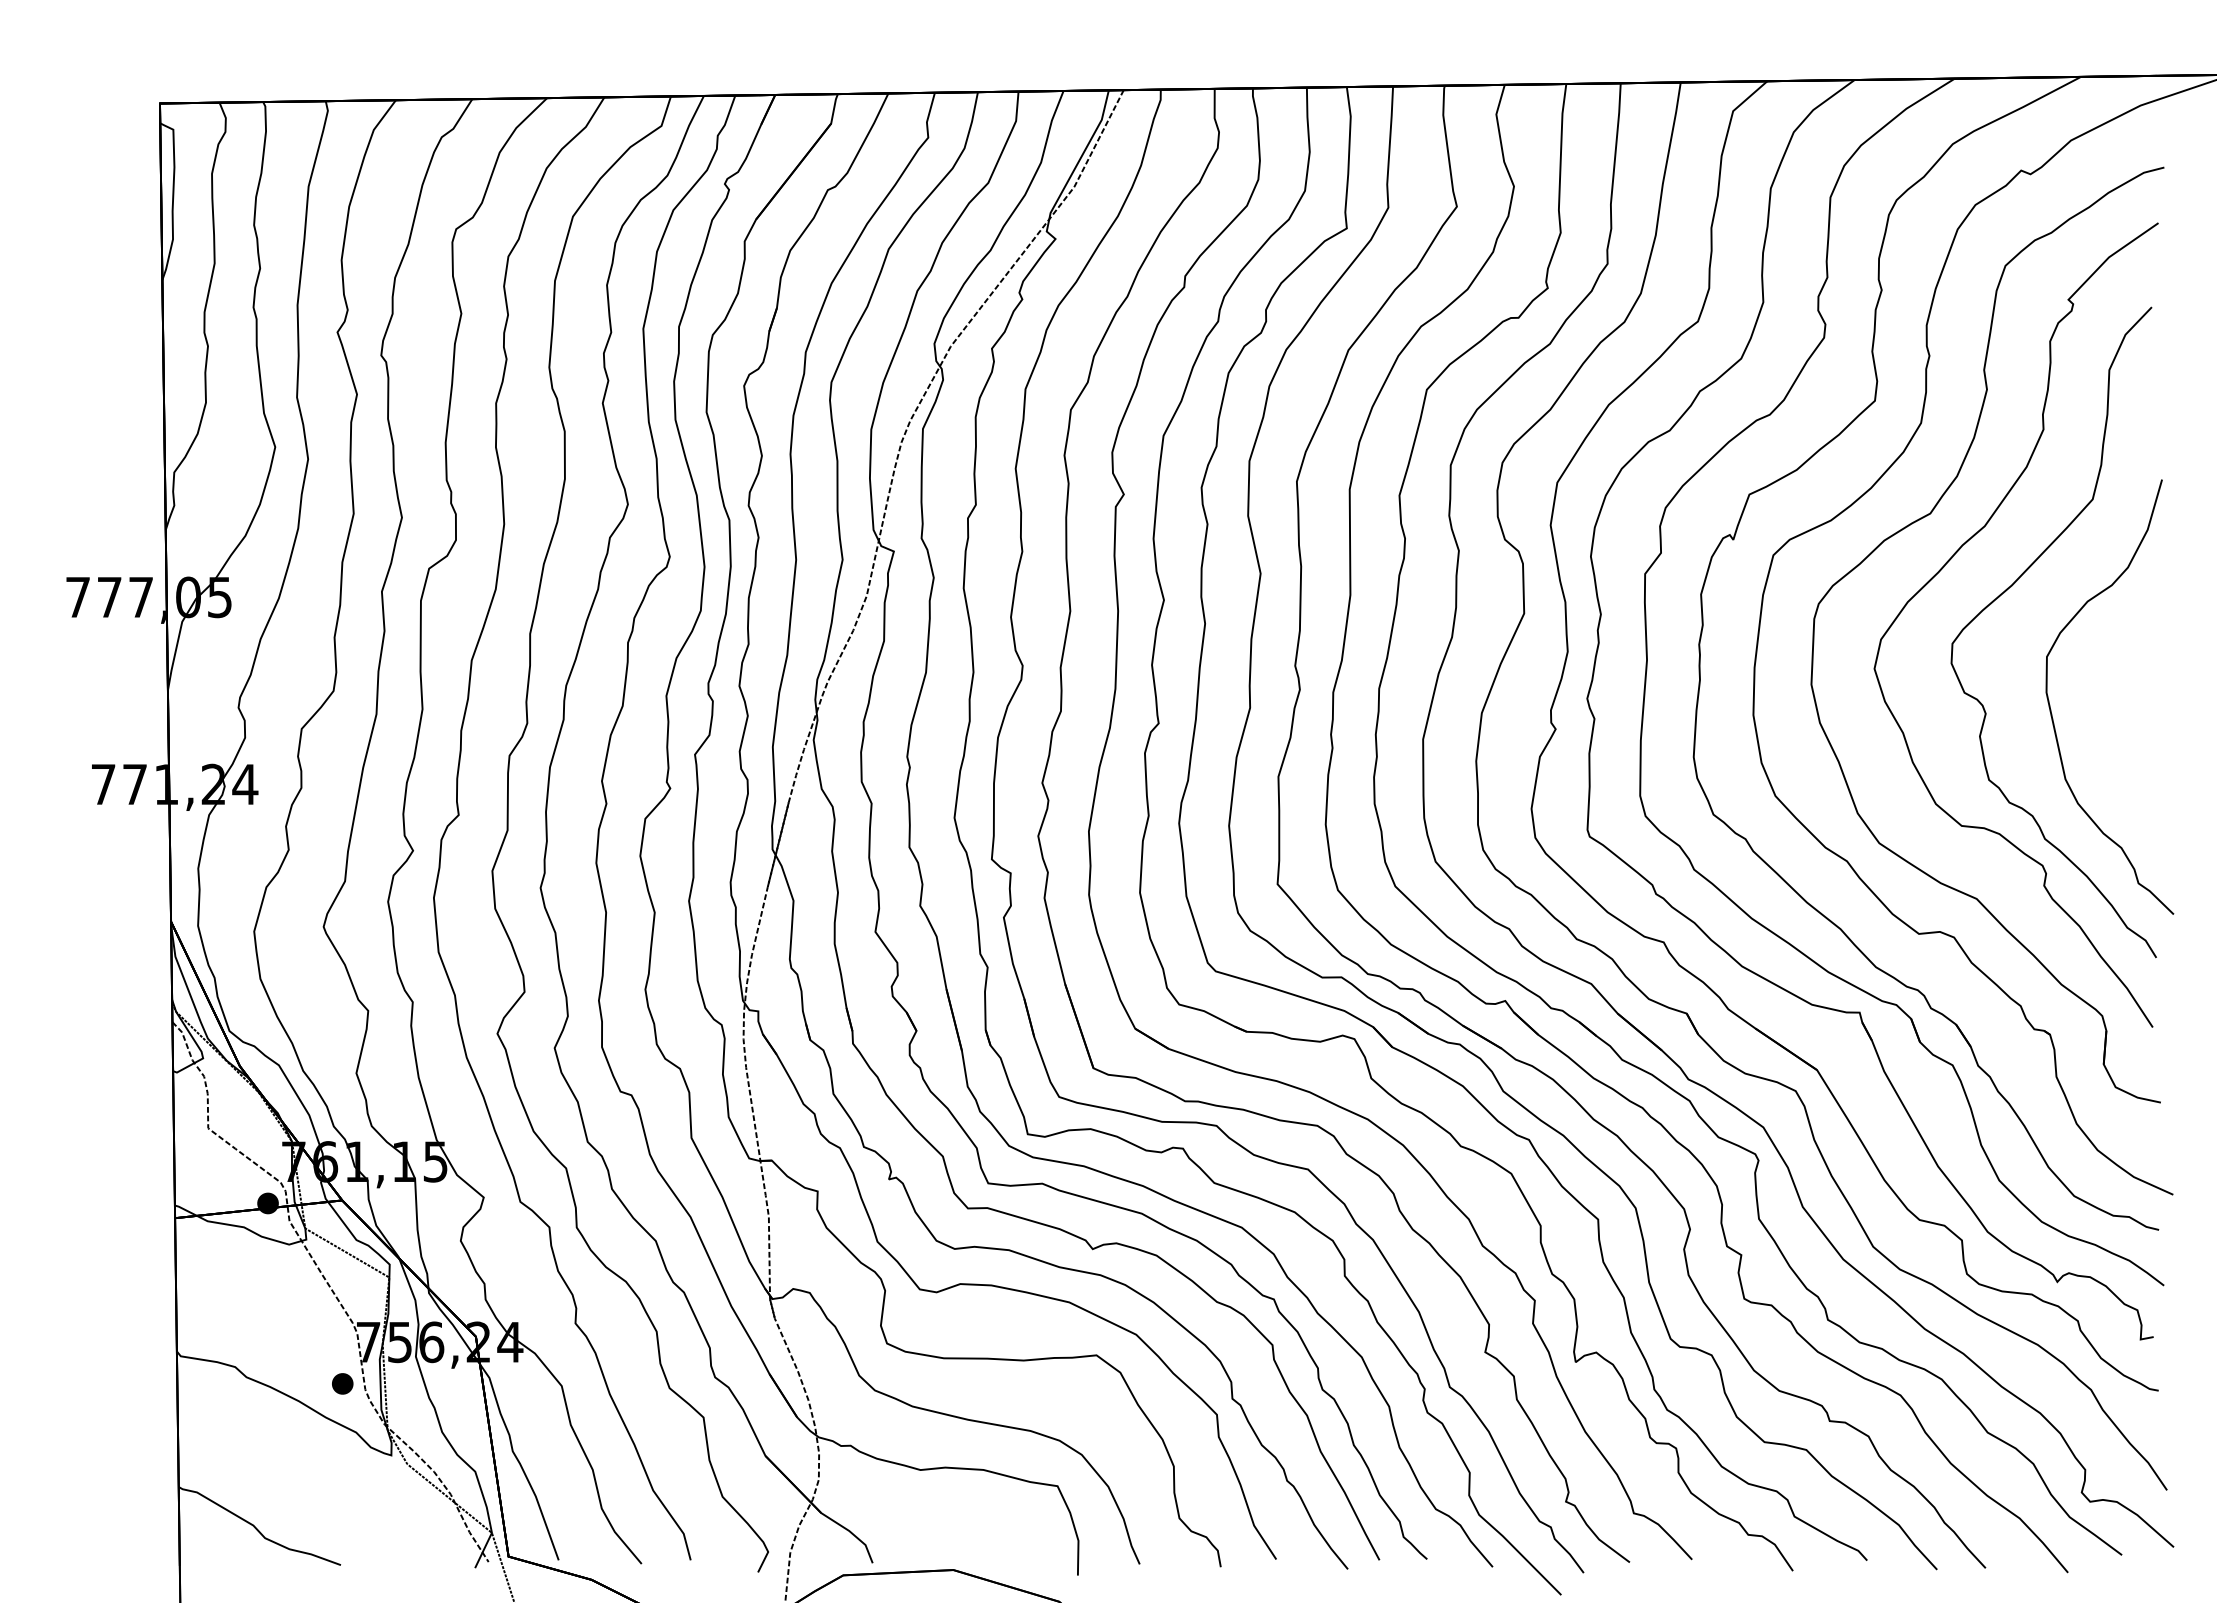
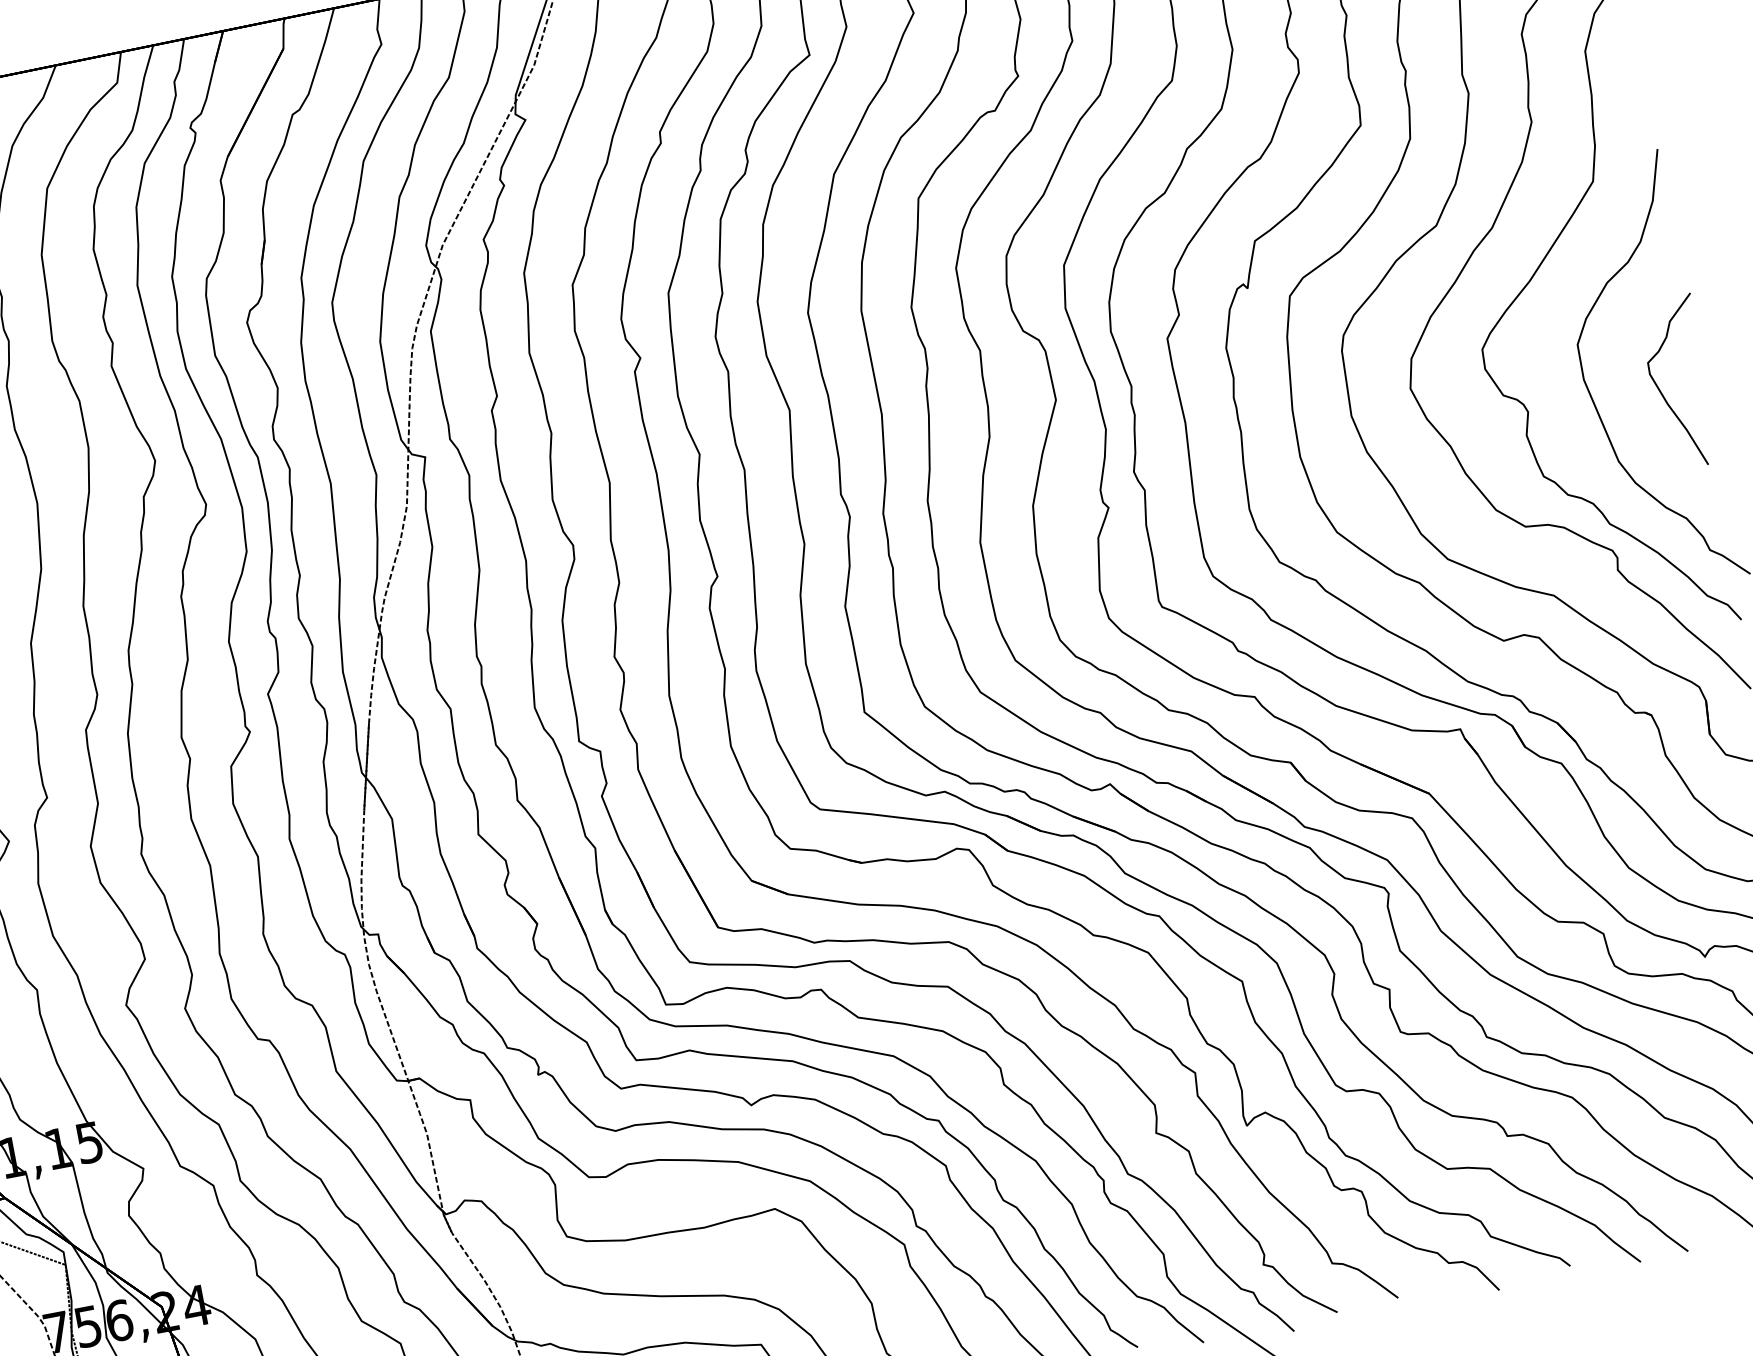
curve: (2121, 720) -> (1662, 393), added

